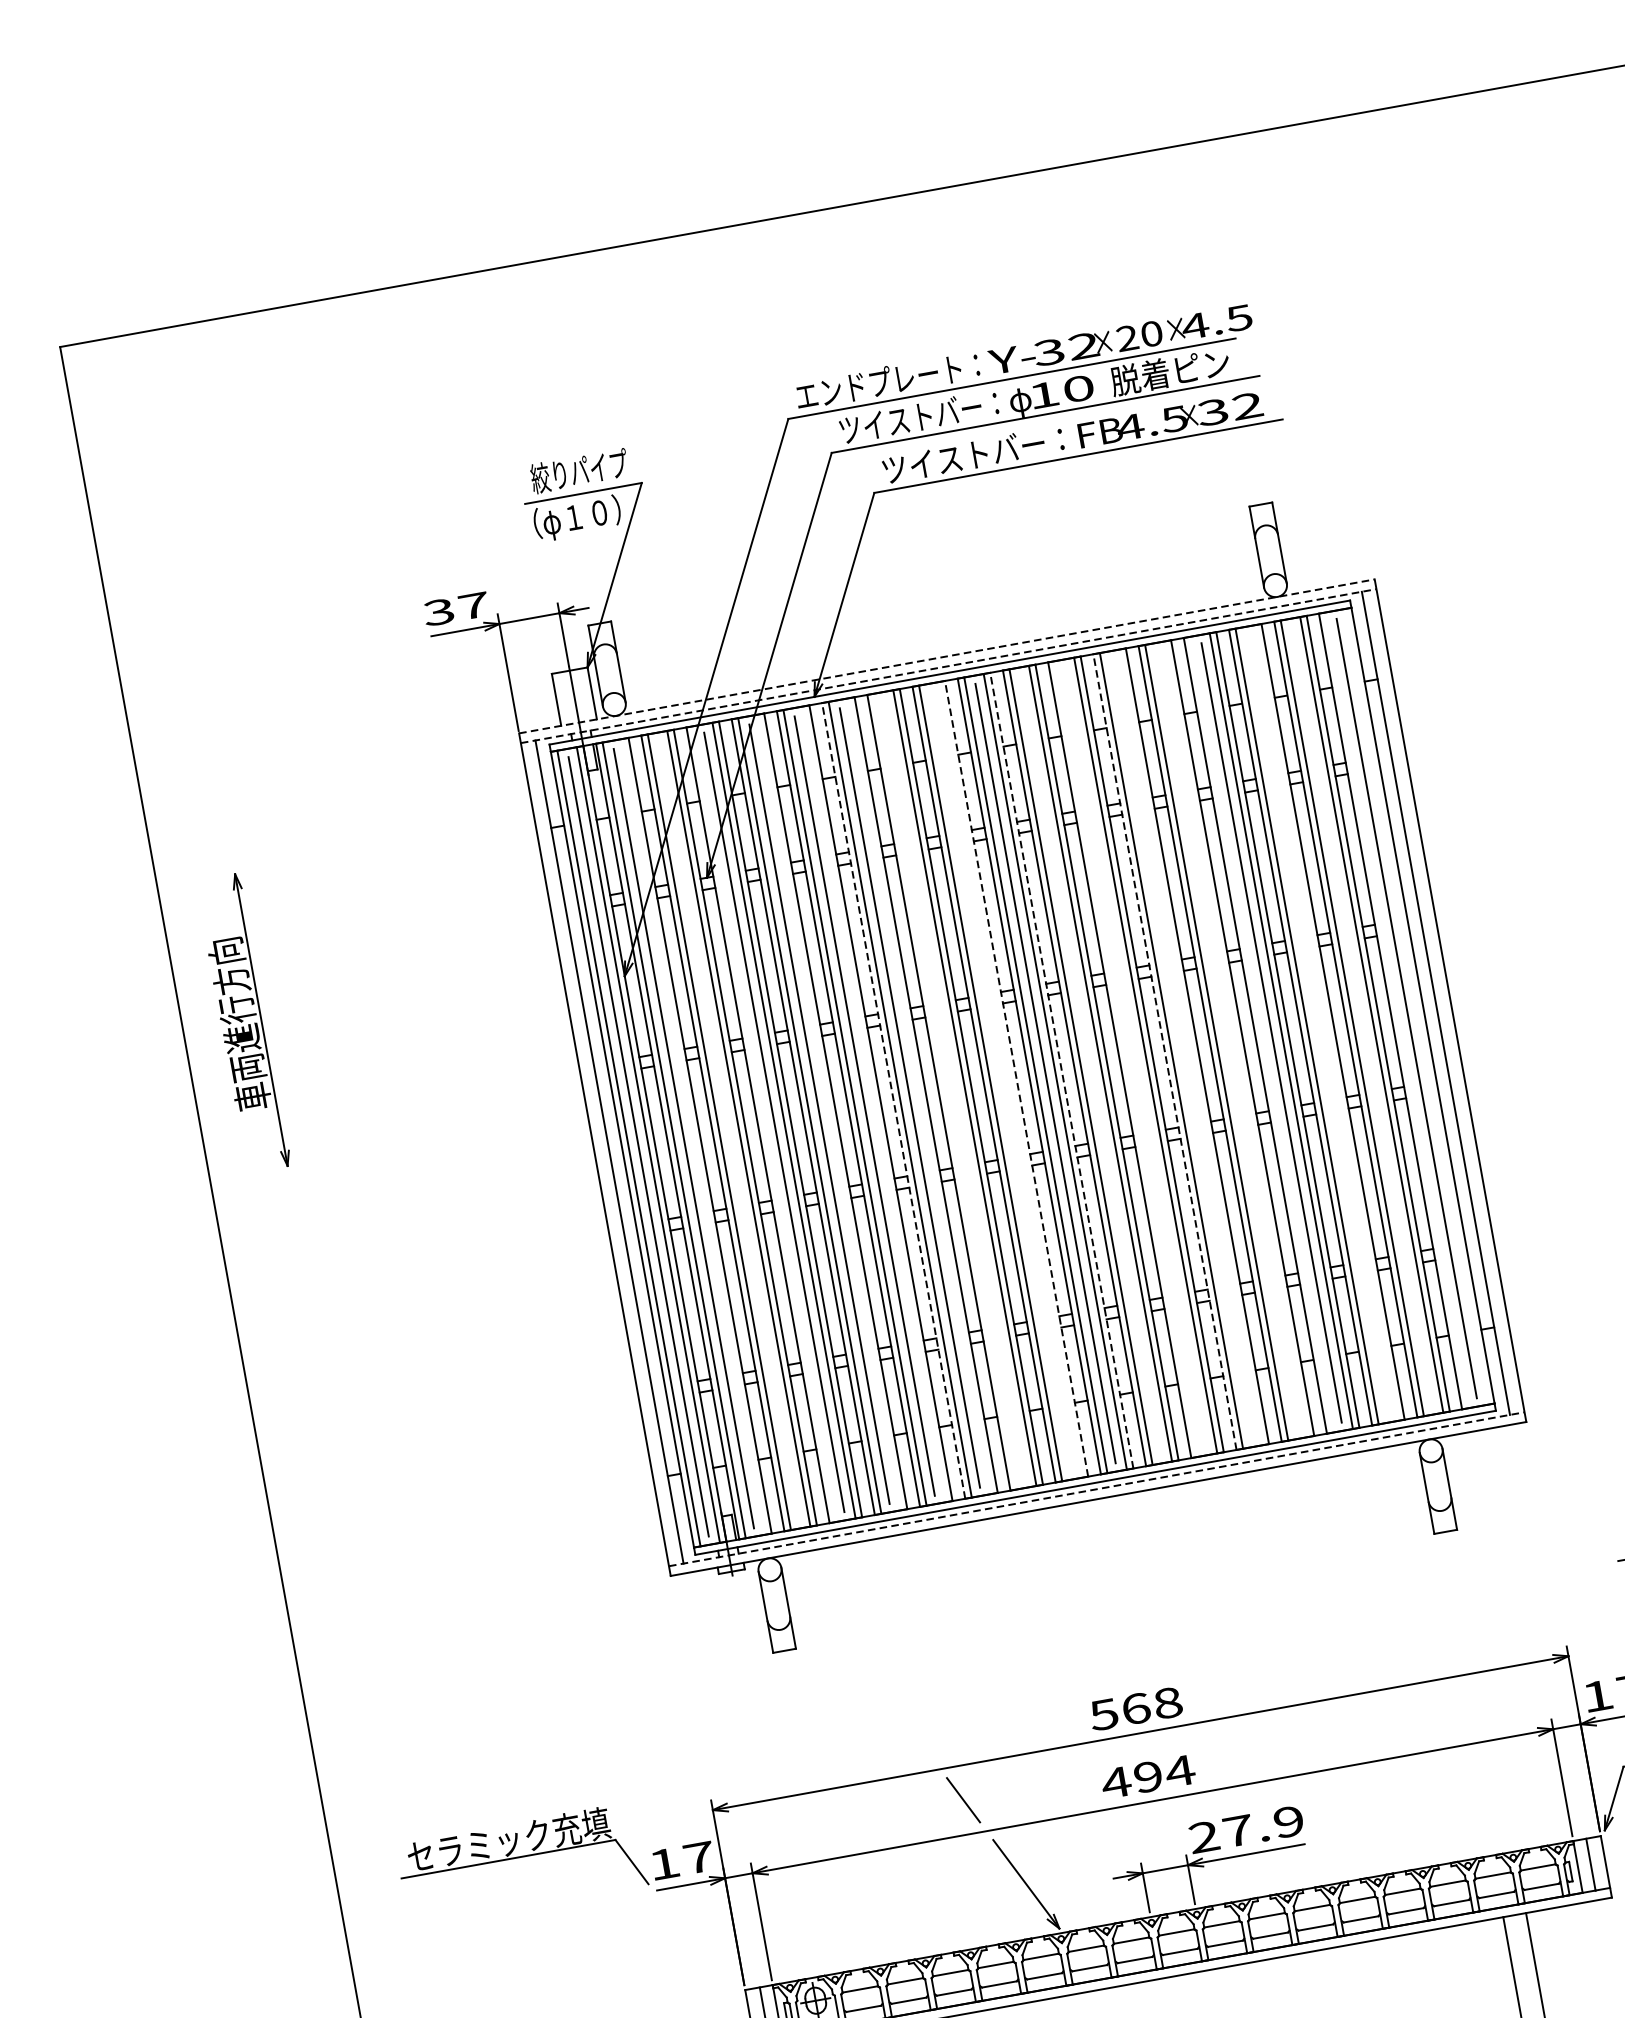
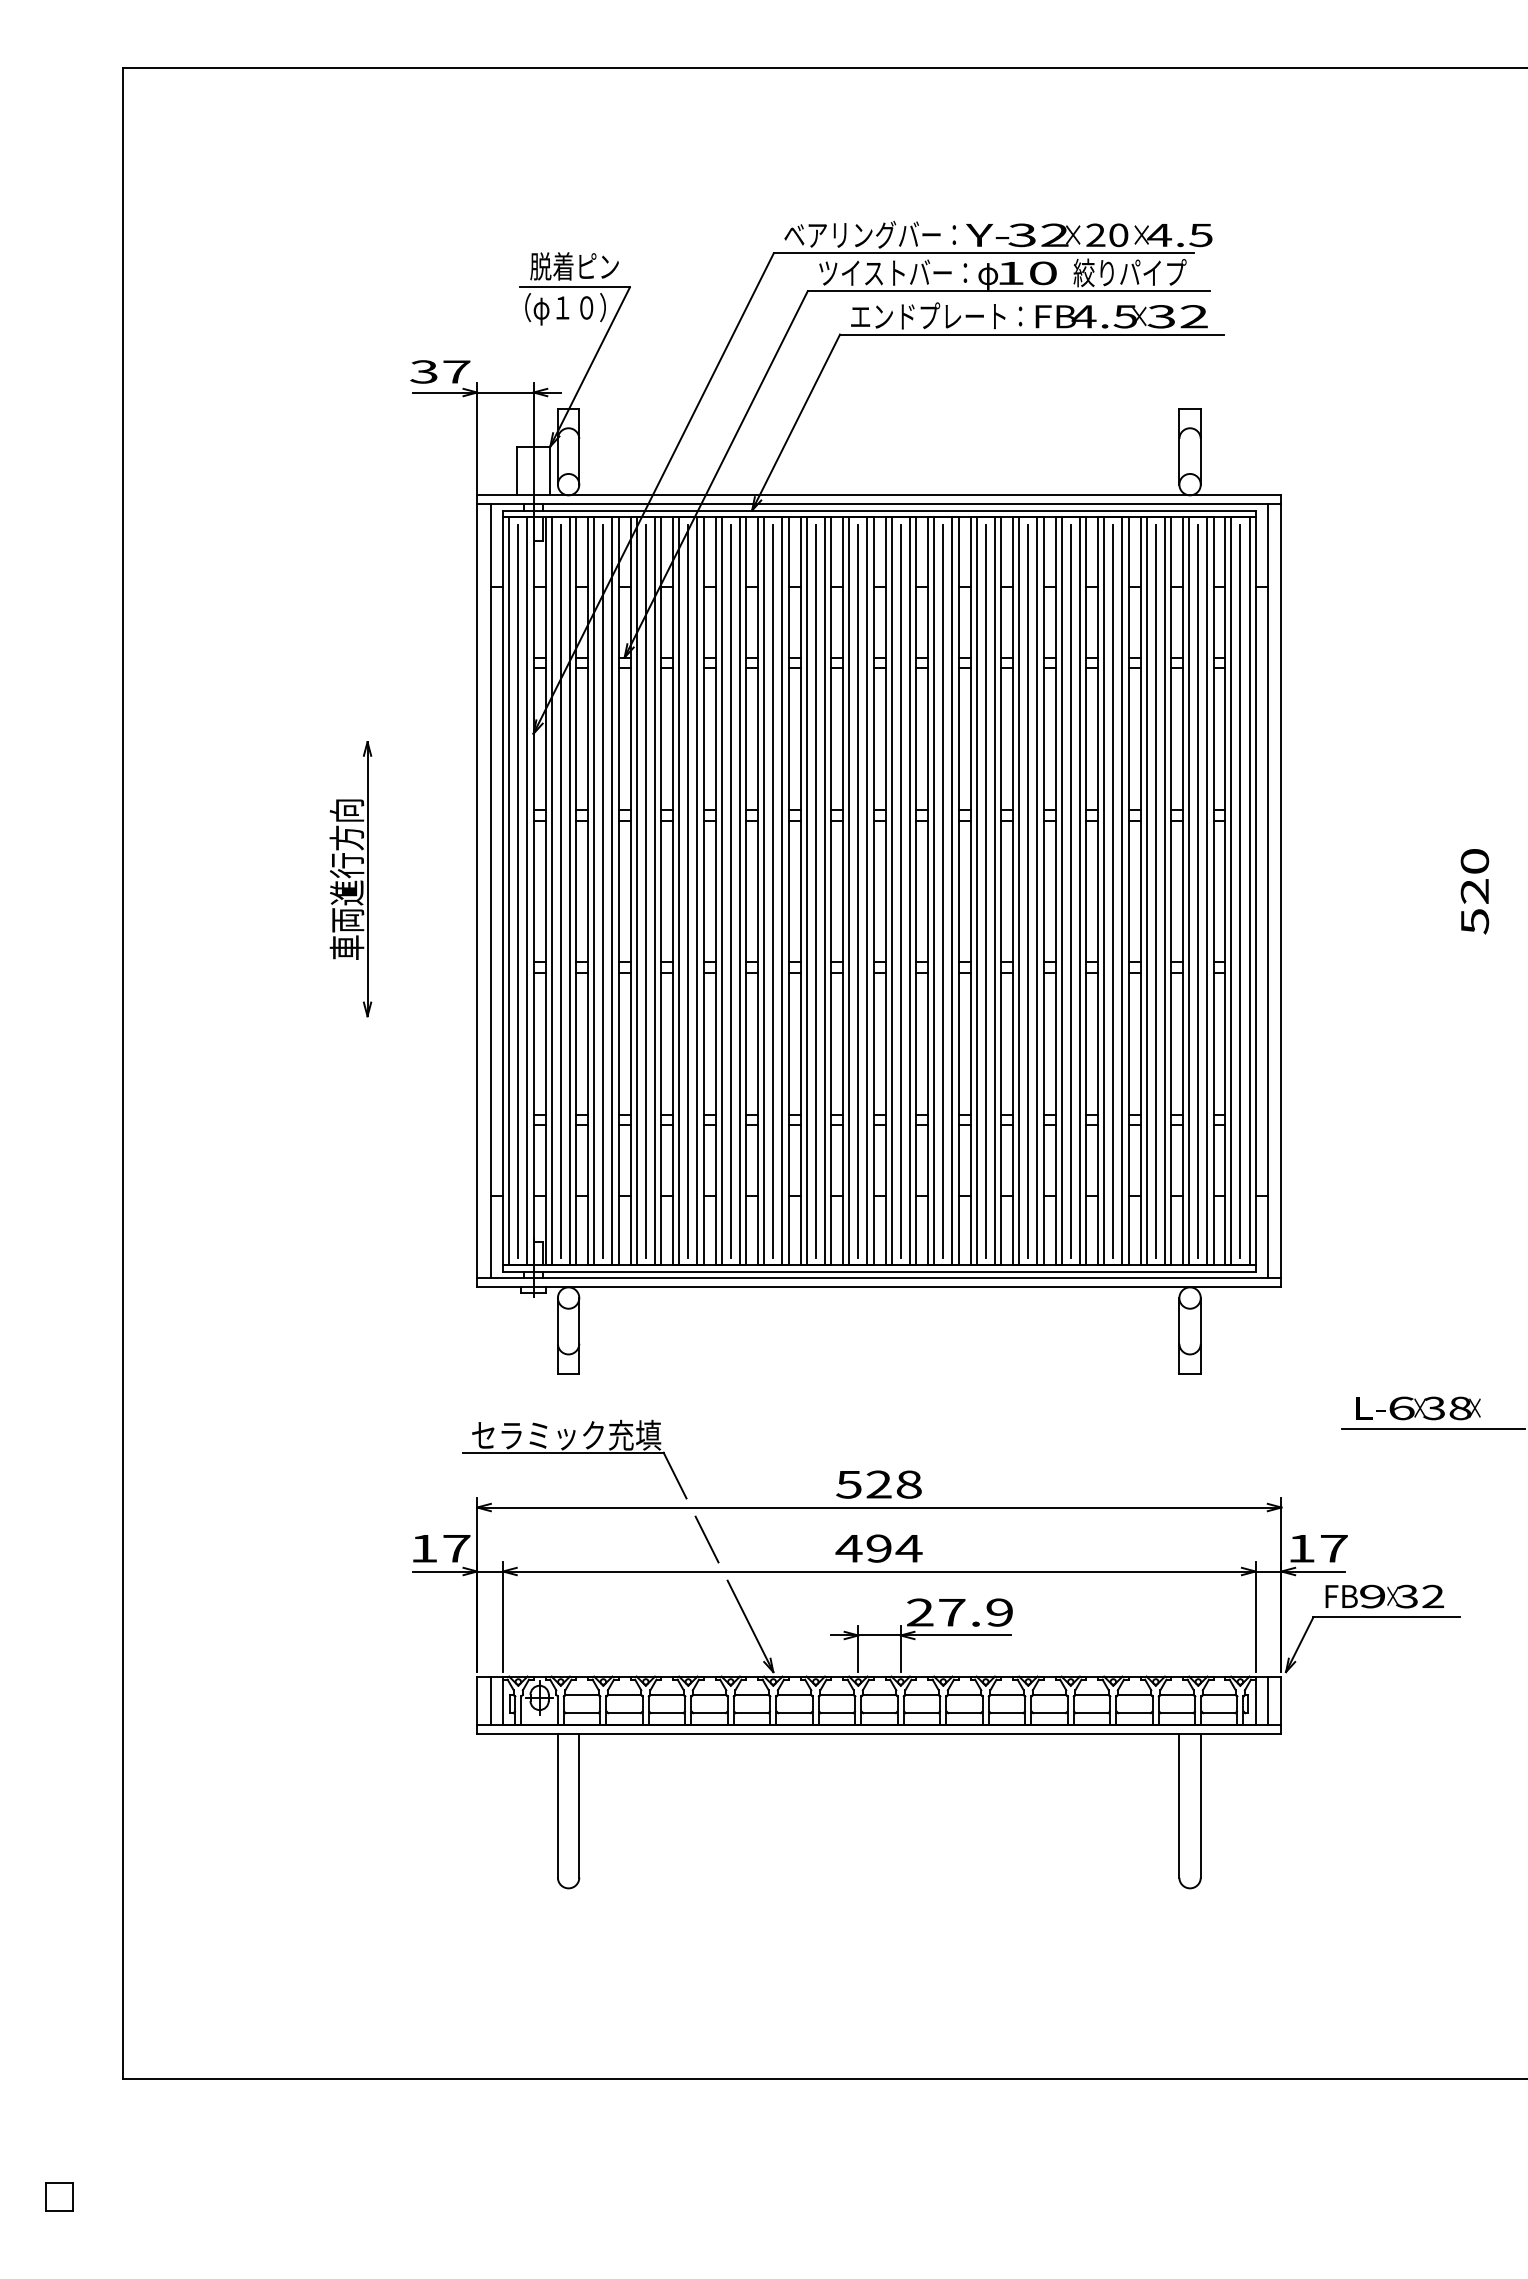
text: (1170, 371) -> (1129, 272), 脱着ピン -> 絞りパイプ
text: (879, 382) -> (862, 234), エンドプレート： -> ベアリングバー：
text: (973, 454) -> (936, 315), ツイストバー： -> エンドプレート：
text: (579, 471) -> (575, 266), 絞りパイプ -> 脱着ピン
line: (947, 656) -> (879, 495), dashed -> solid
line: (948, 666) -> (879, 504), dashed -> solid
line: (1416, 1007) -> (1249, 891), added
line: (1397, 1010) -> (1231, 891), added
line: (1362, 1016) -> (1198, 891), added
part: (243, 1023) -> (350, 879), moved
line: (1326, 1023) -> (1164, 891), added
line: (1316, 1024) -> (1155, 891), added
line: (1262, 1034) -> (1104, 891), added
line: (1235, 1039) -> (1079, 891), added
line: (1226, 1041) -> (1070, 891), added
line: (1191, 1047) -> (1037, 891), added
line: (1181, 1049) -> (1028, 891), added
line: (1165, 1052) -> (1013, 891), dashed -> solid
line: (1135, 1057) -> (985, 891), added
line: (1126, 1059) -> (976, 891), added
line: (1091, 1065) -> (943, 891), added
line: (1062, 1070) -> (916, 891), dashed -> solid
line: (1016, 1078) -> (873, 891), dashed -> solid
line: (1010, 1080) -> (867, 891), added
line: (1000, 1081) -> (858, 891), added
line: (954, 1090) -> (815, 891), added
line: (945, 1091) -> (806, 891), added
line: (919, 1096) -> (782, 891), added
line: (894, 1100) -> (758, 891), dashed -> solid
line: (873, 1104) -> (739, 891), added
line: (829, 1112) -> (697, 891), added
line: (764, 1124) -> (636, 891), added
line: (729, 1130) -> (603, 891), added
line: (693, 1137) -> (569, 891), added
line: (1096, 1489) -> (879, 1278), dashed -> solid
text: (1135, 1708) -> (878, 1484), 568 -> 528
part: (521, 1864) -> (574, 1459), moved

